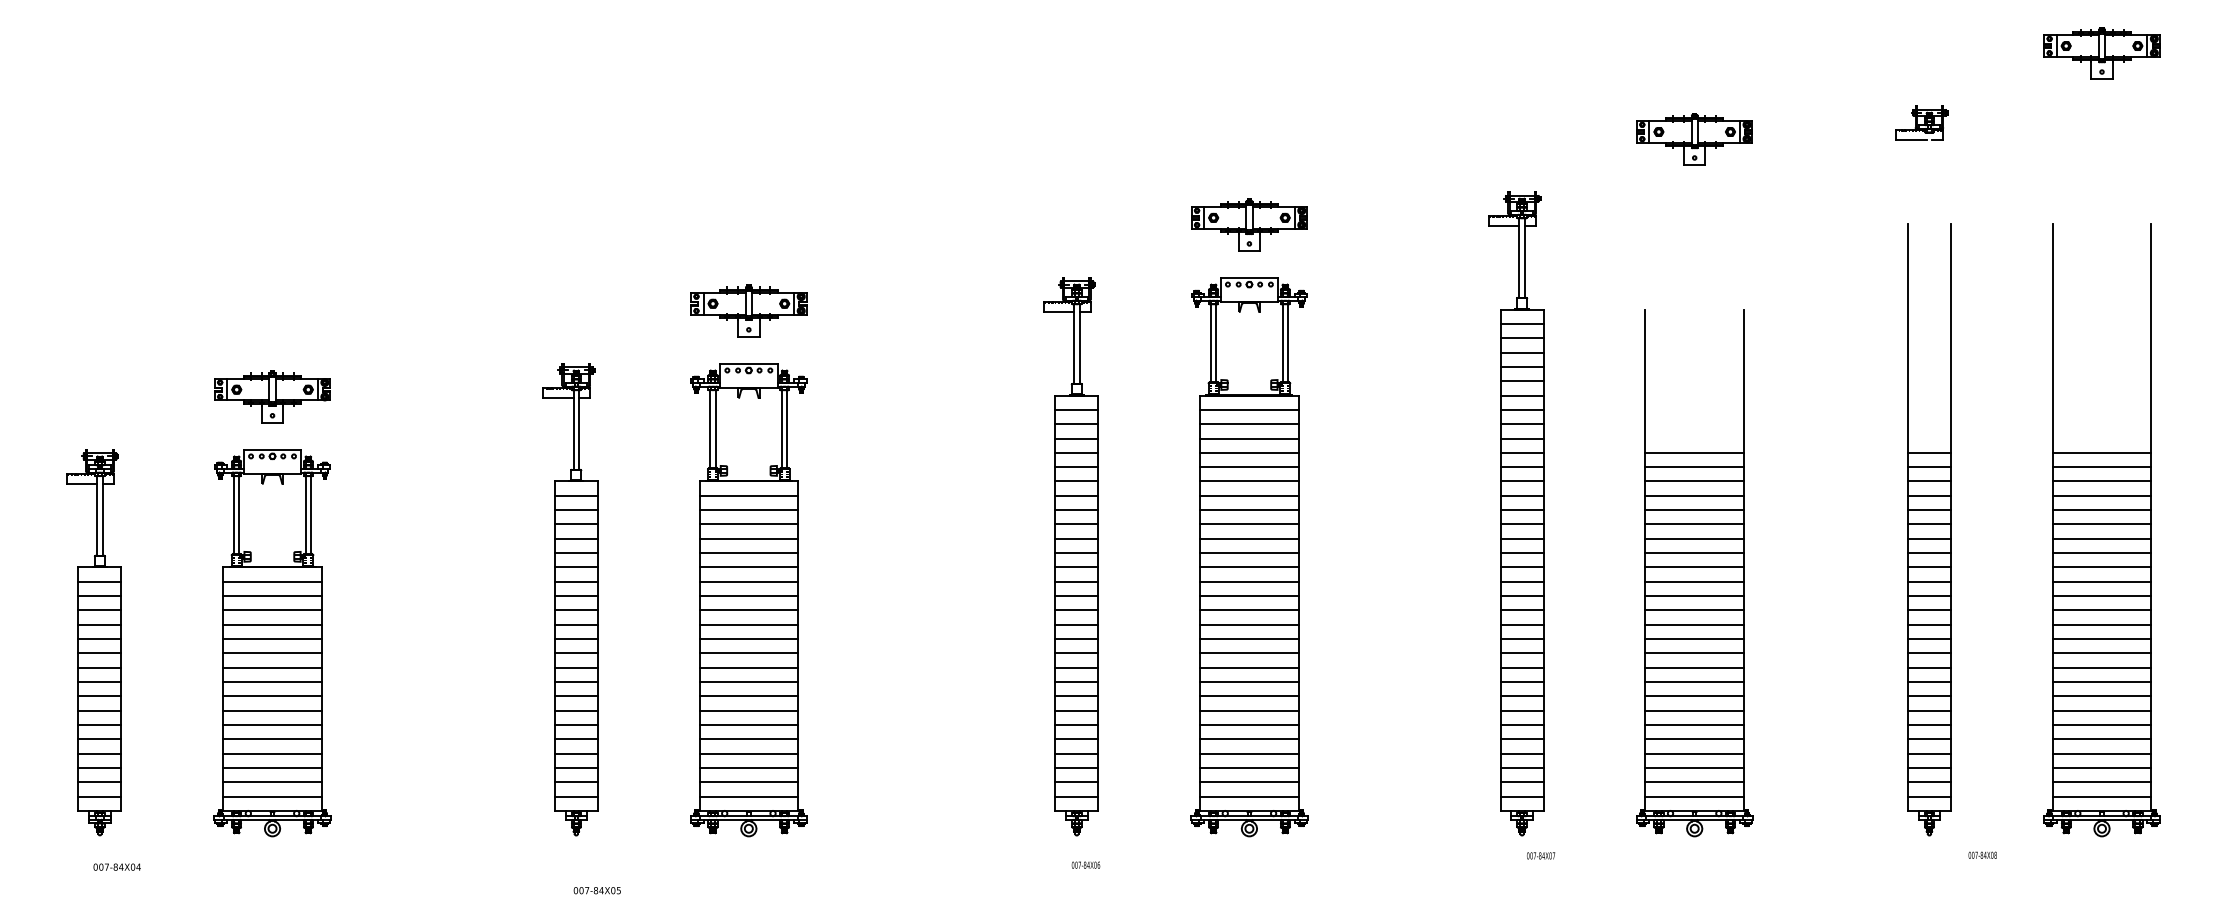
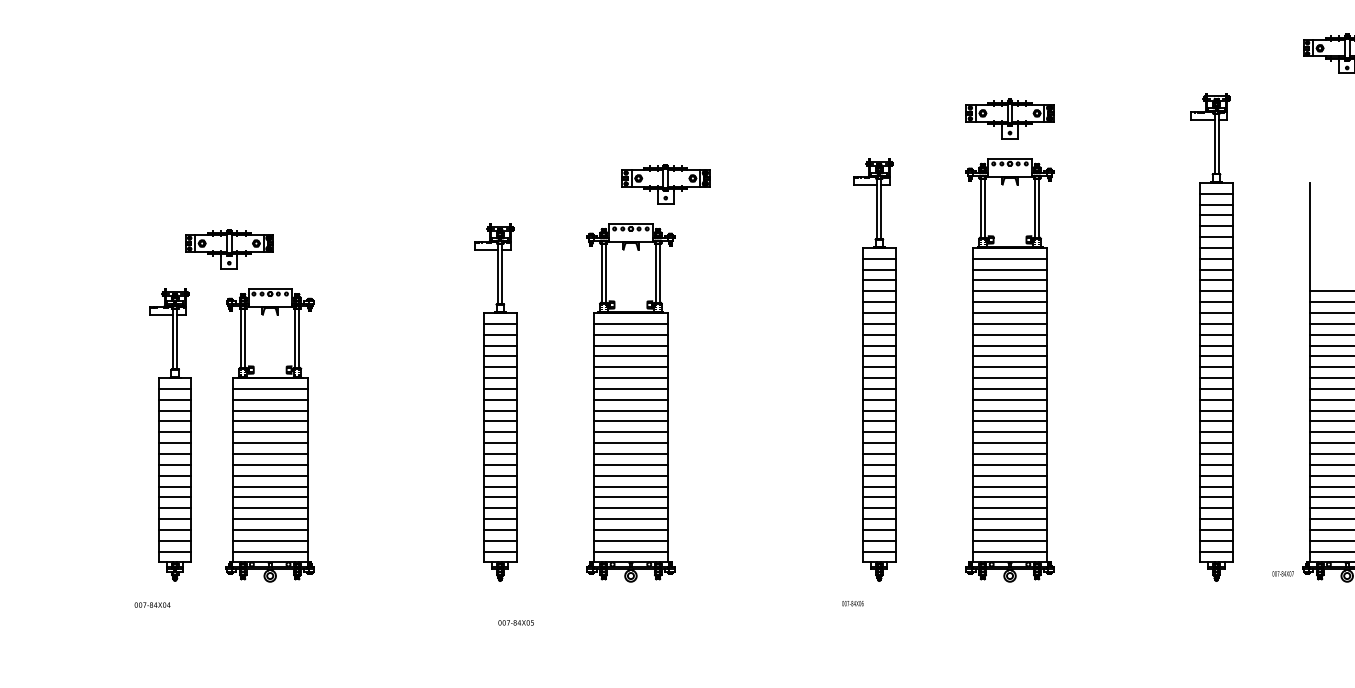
part: (748, 310) -> (665, 183), moved
part: (272, 396) -> (229, 248), moved
part: (93, 642) -> (170, 434), moved
text: (1541, 855) -> (1283, 573), moved
text: (1085, 864) -> (852, 603), moved

